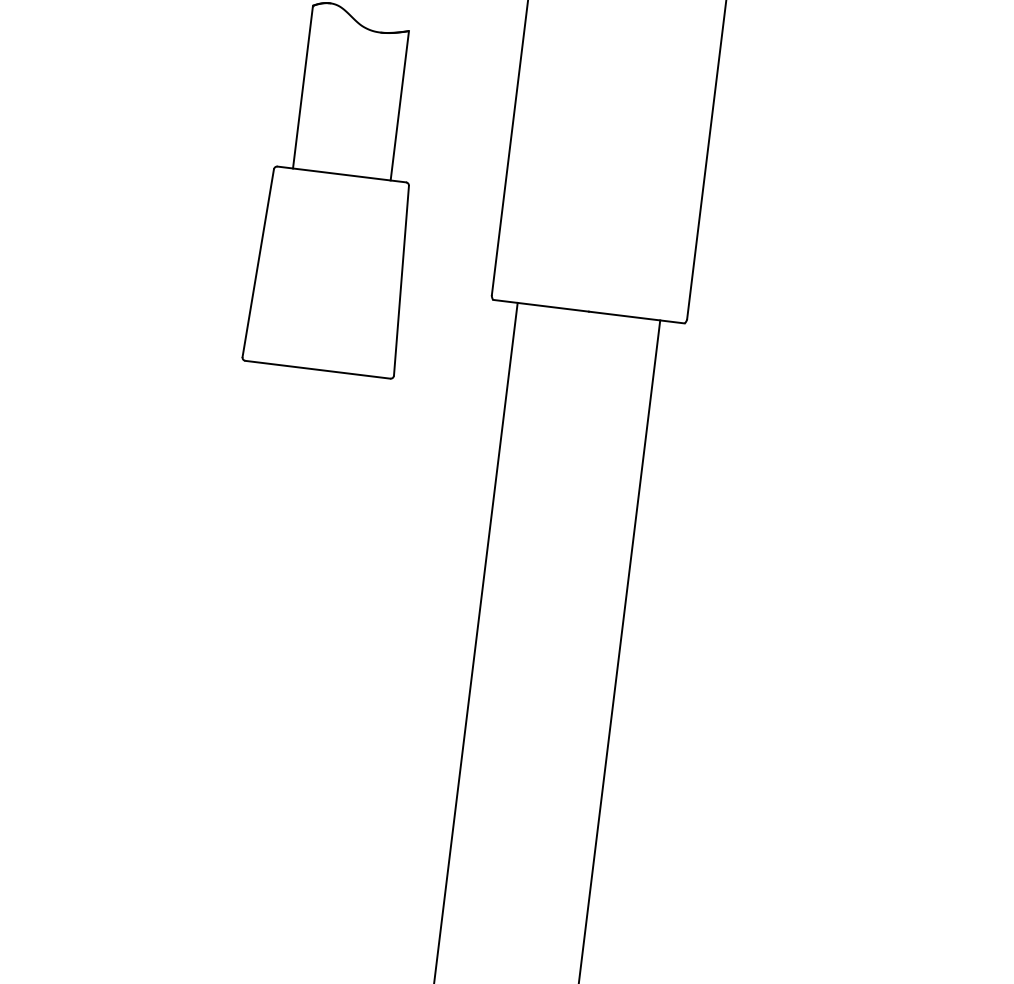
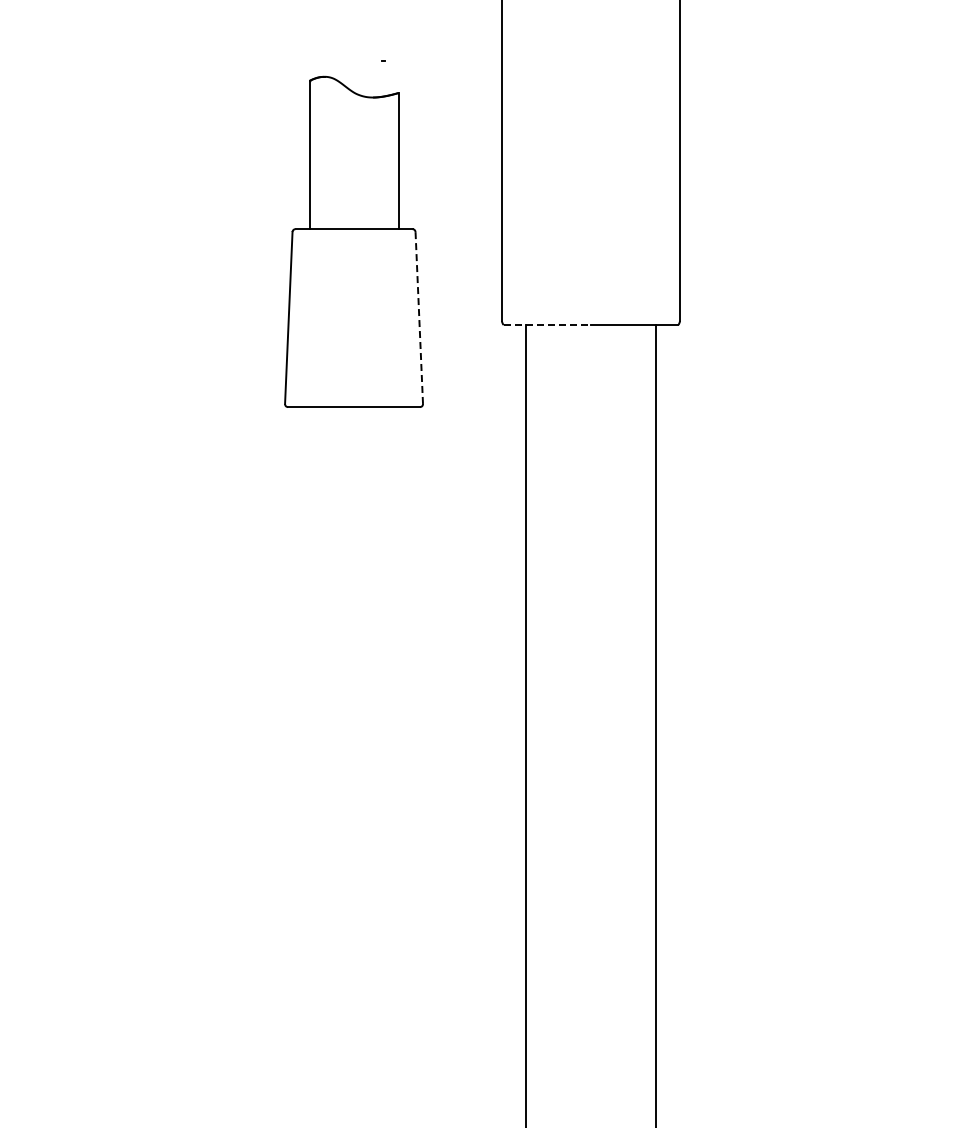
line: (401, 280) -> (419, 317), solid -> dashed
line: (541, 306) -> (547, 325), solid -> dashed

